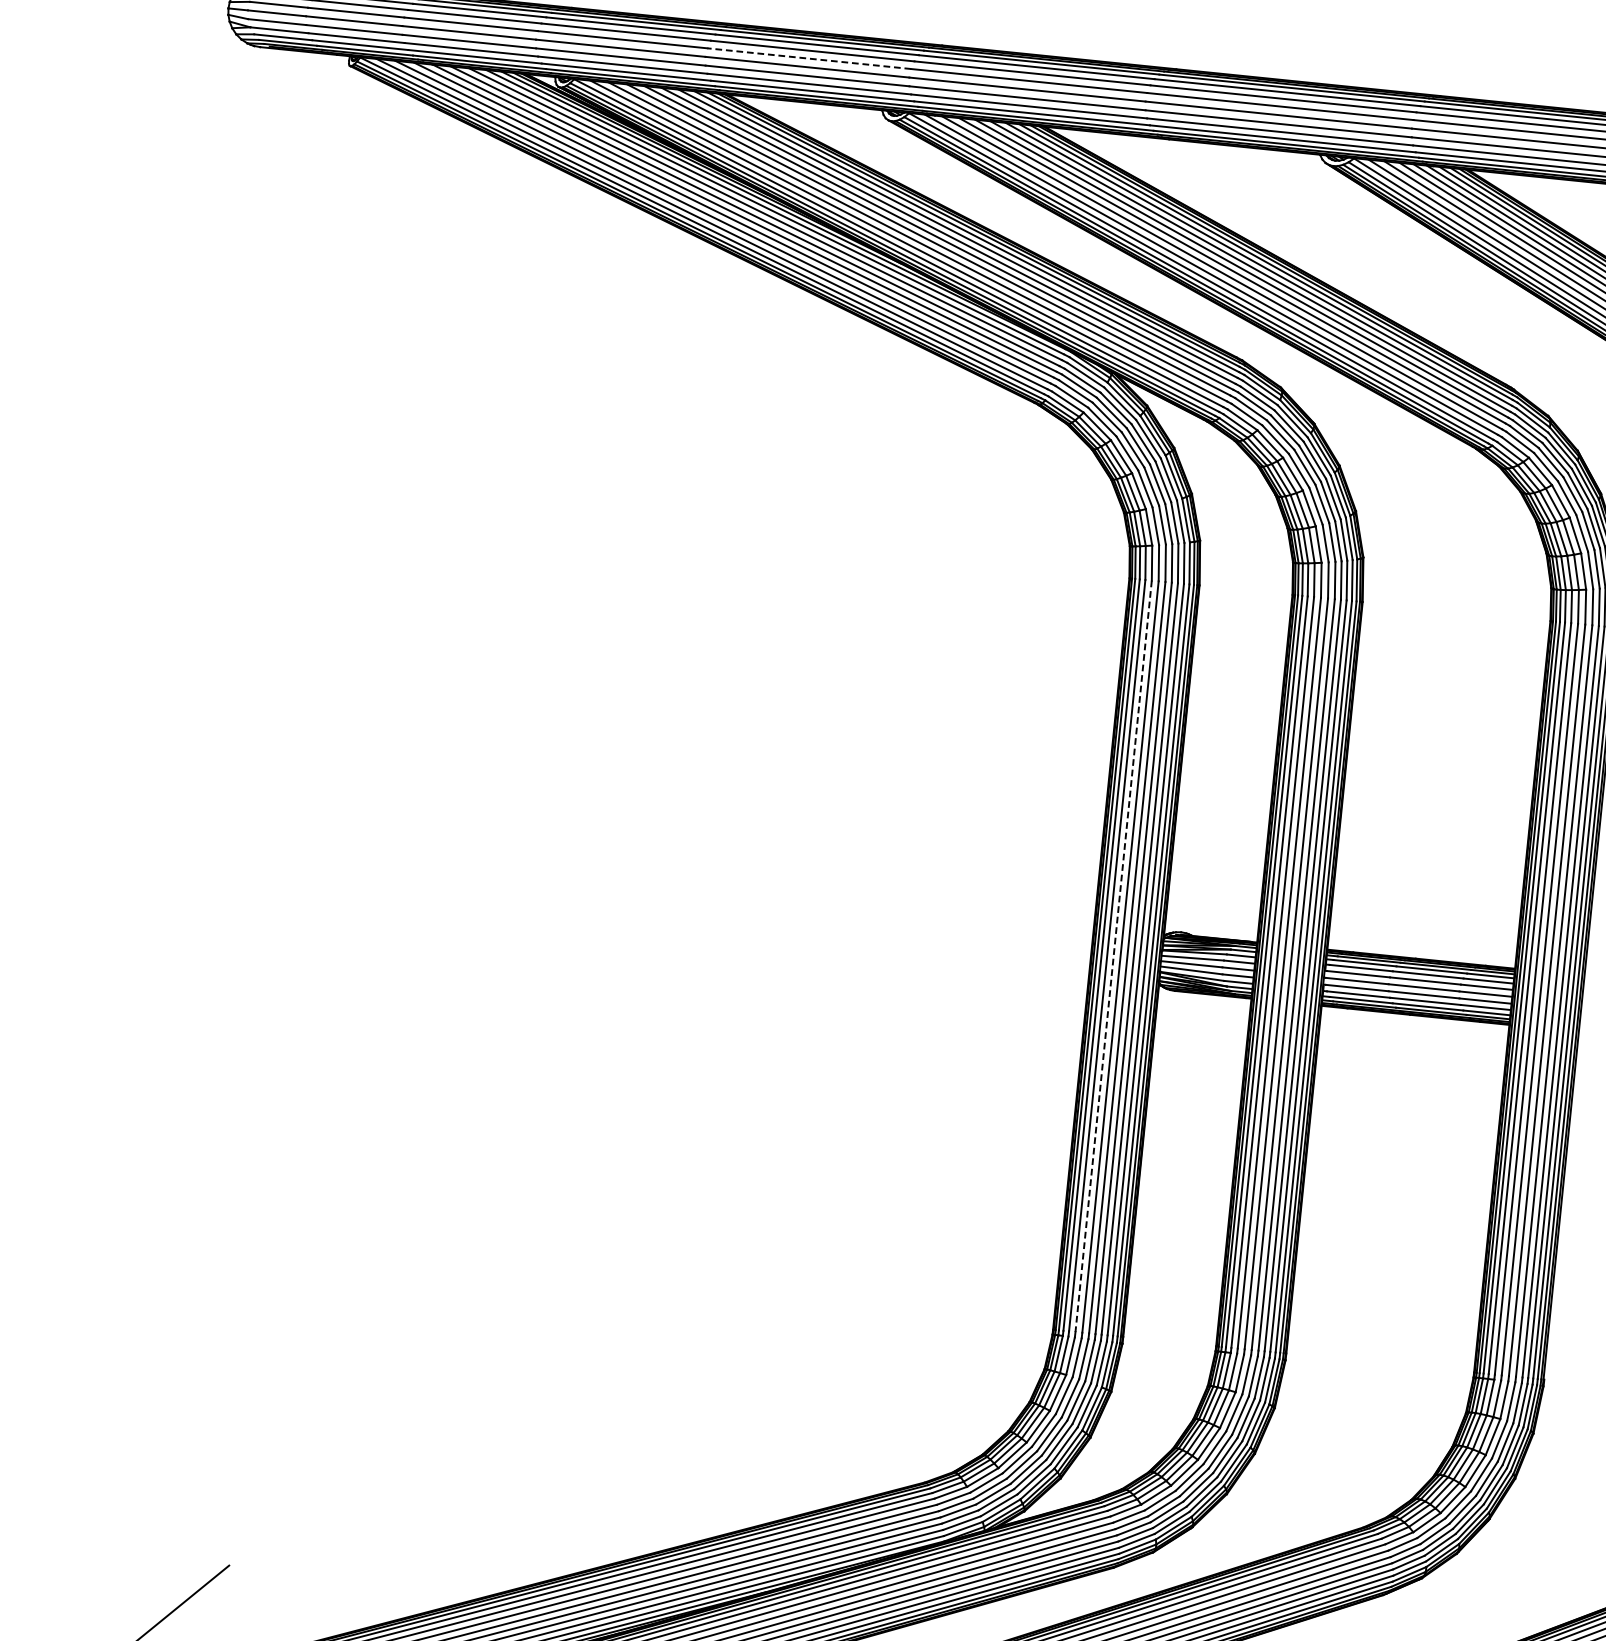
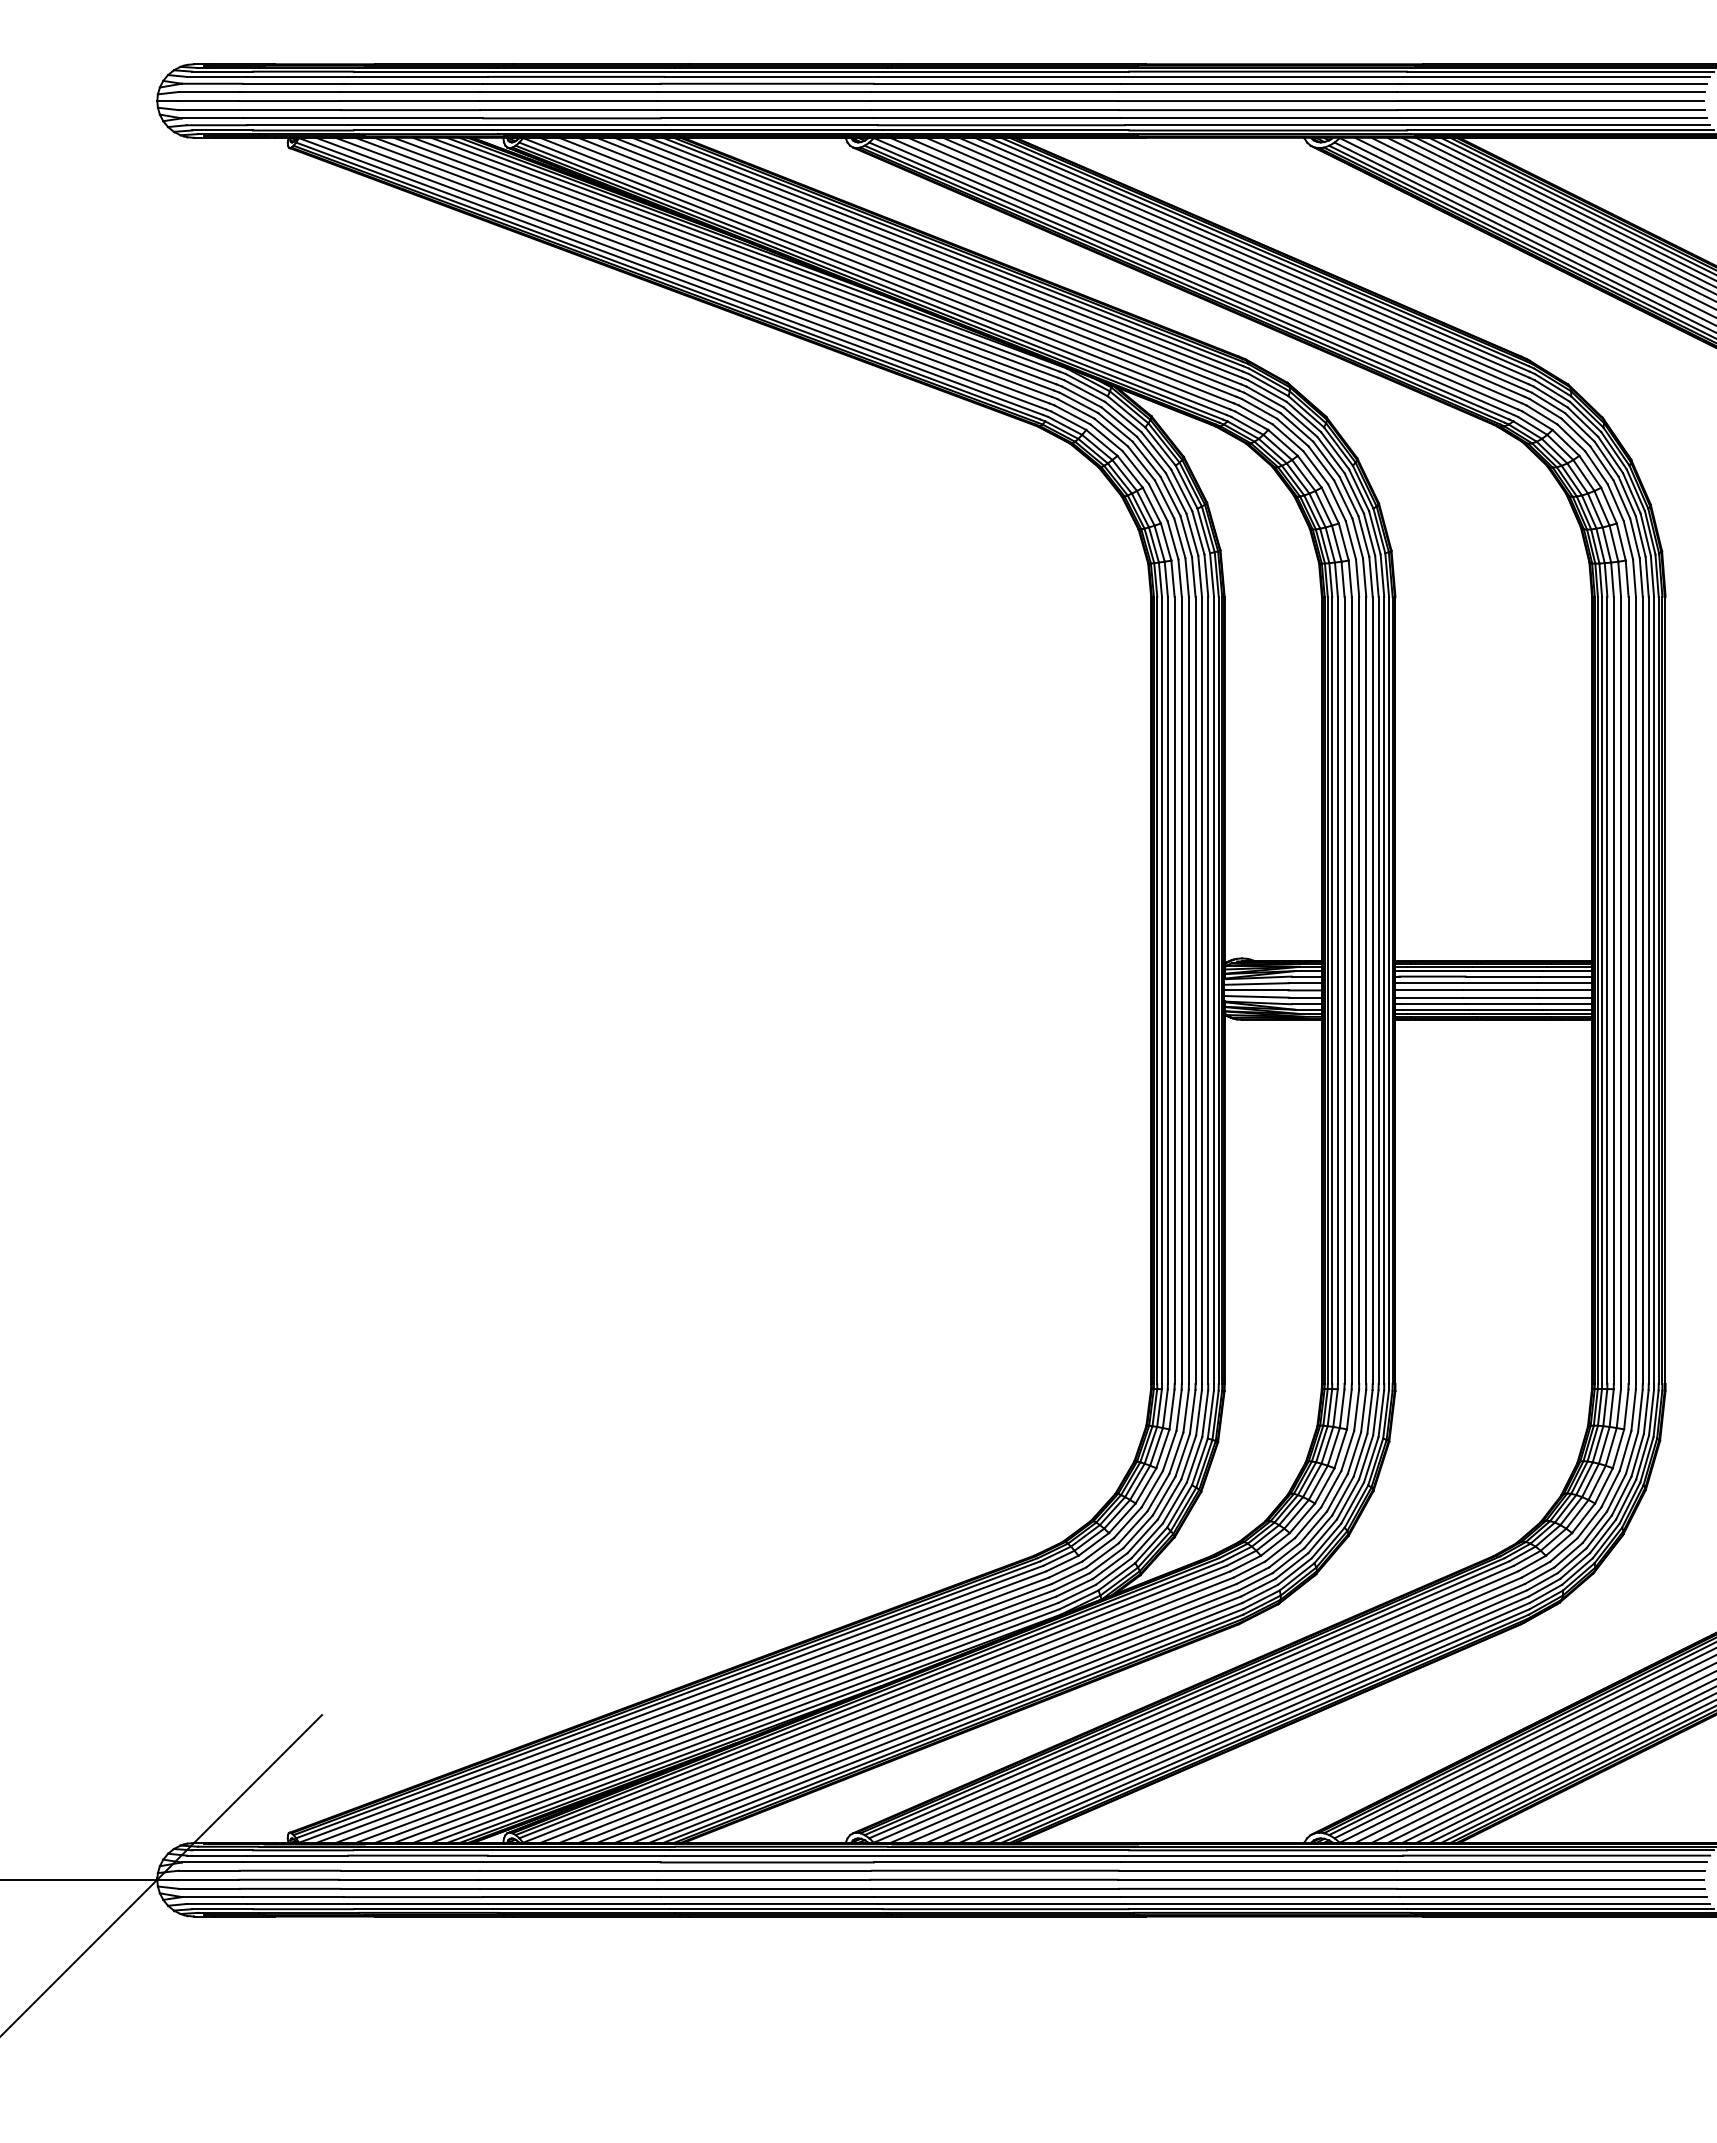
line: (809, 59) -> (764, 92), dashed -> solid
line: (1113, 956) -> (1174, 990), dashed -> solid

